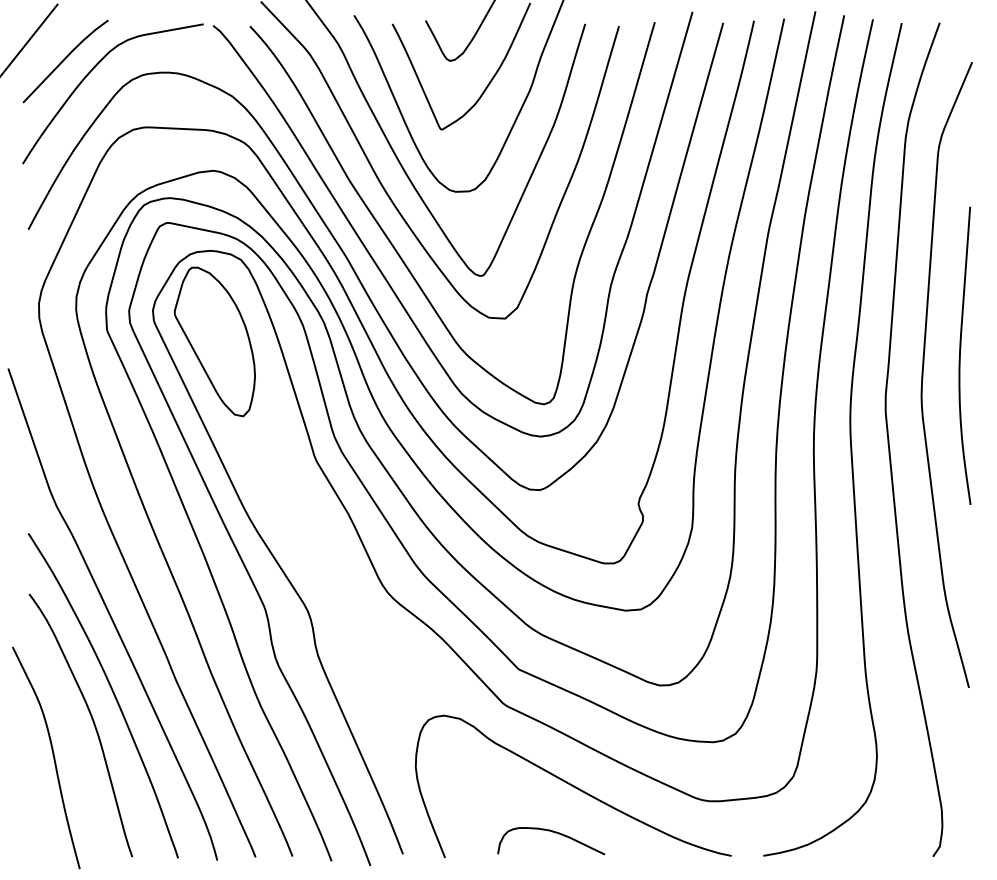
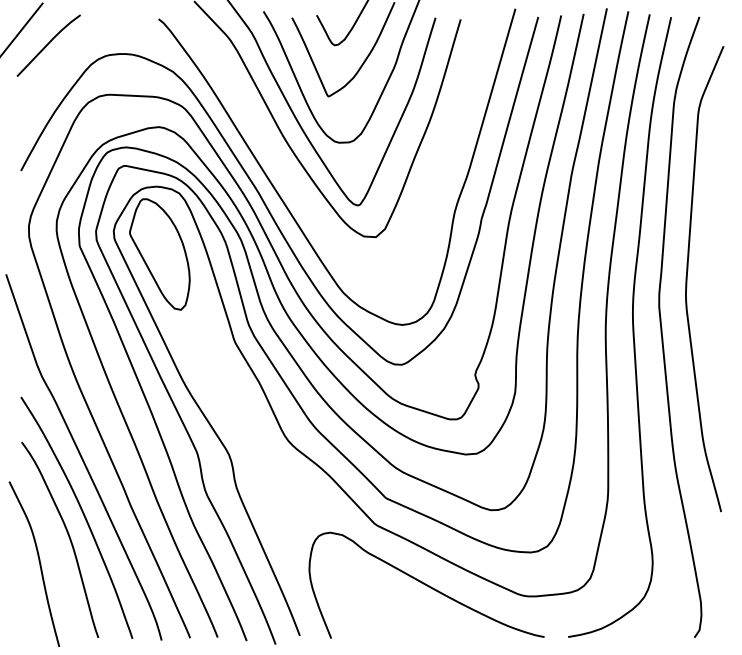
curve: (90, 73) -> (67, 54), removed
curve: (396, 249) -> (295, 185), removed
curve: (960, 355) -> (714, 264), removed
curve: (555, 833) -> (413, 620), removed

